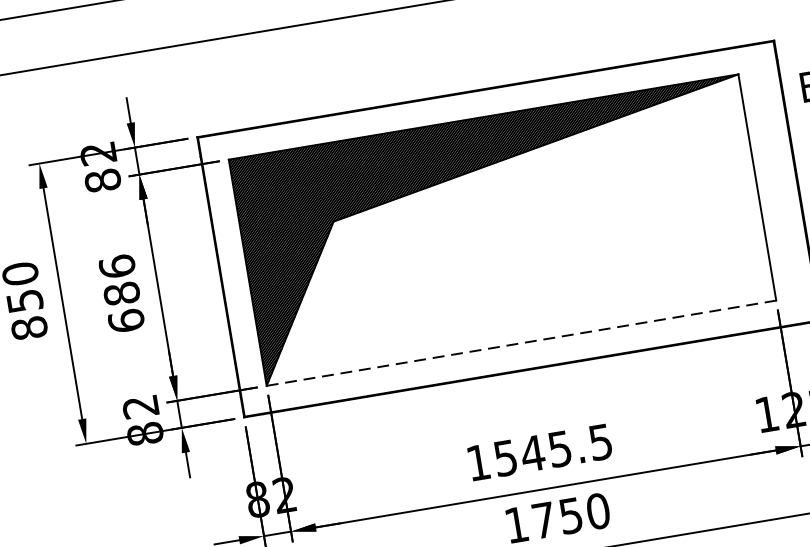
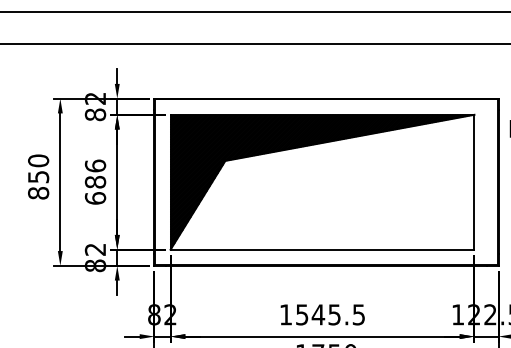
line: (521, 342) -> (322, 249), dashed -> solid

